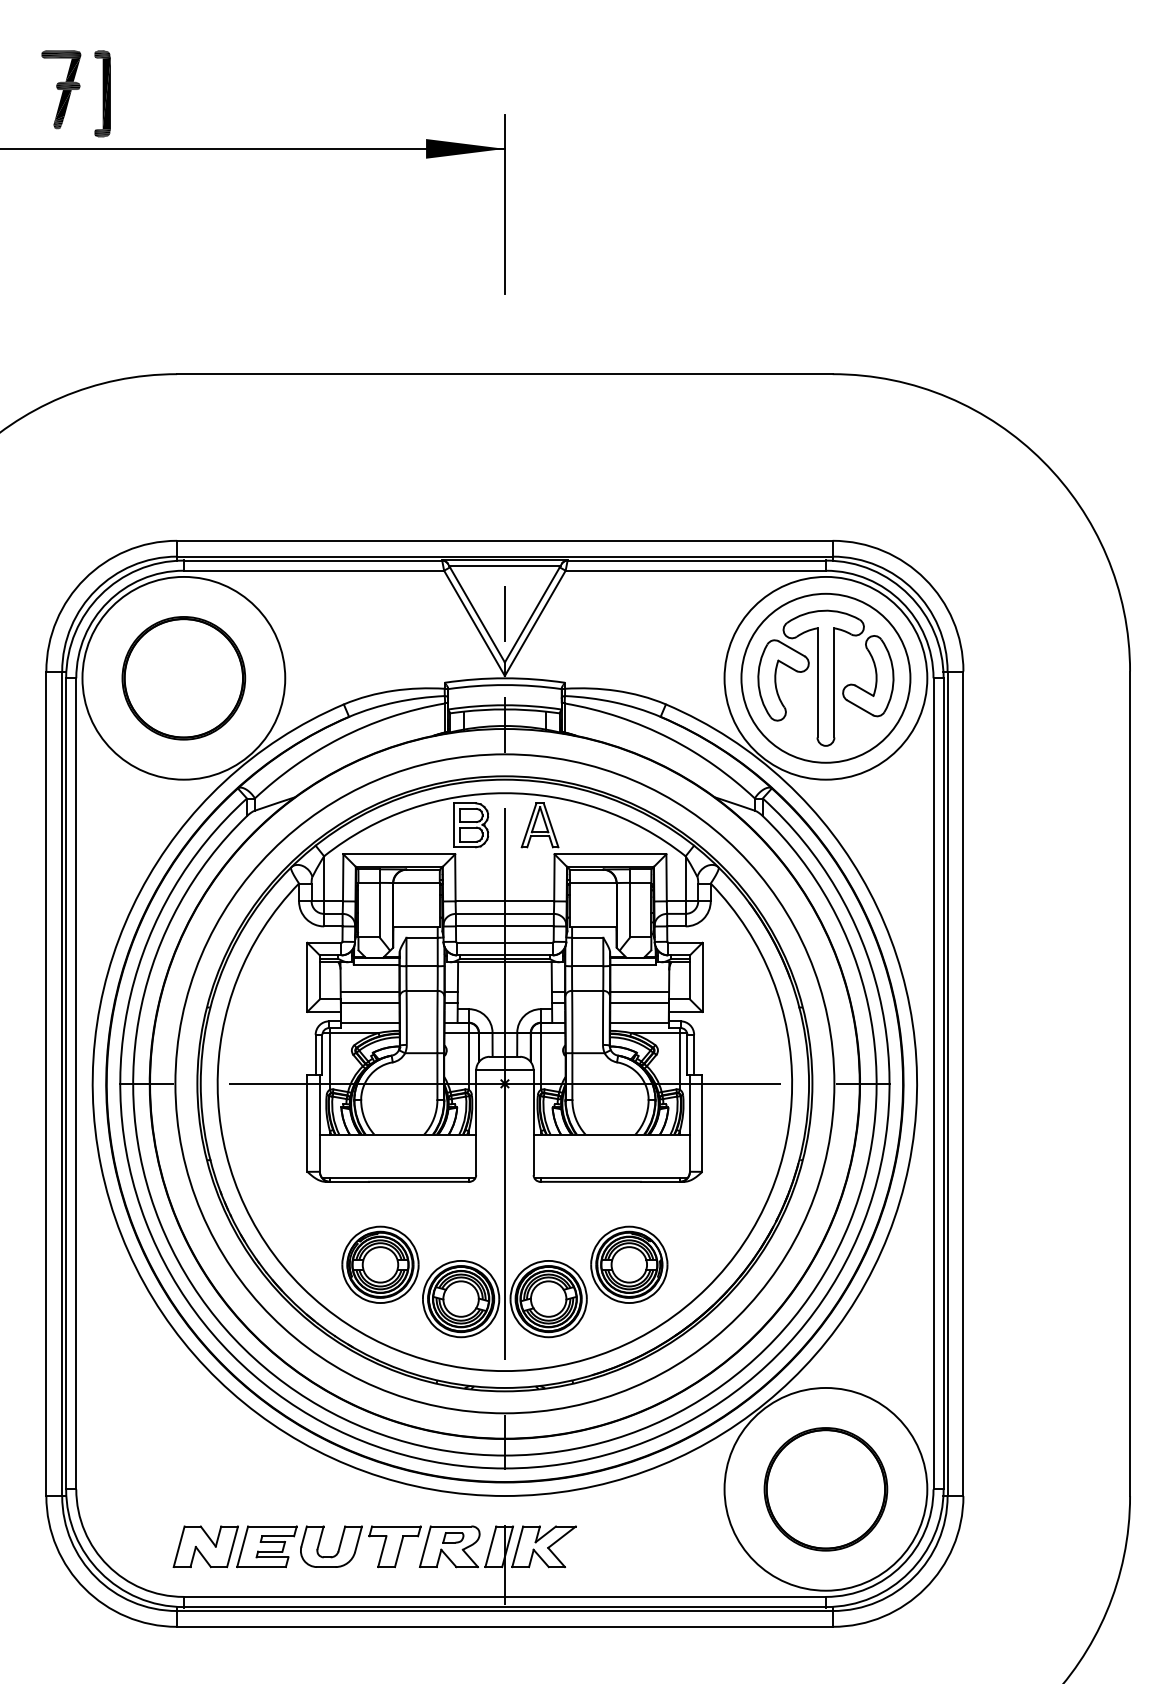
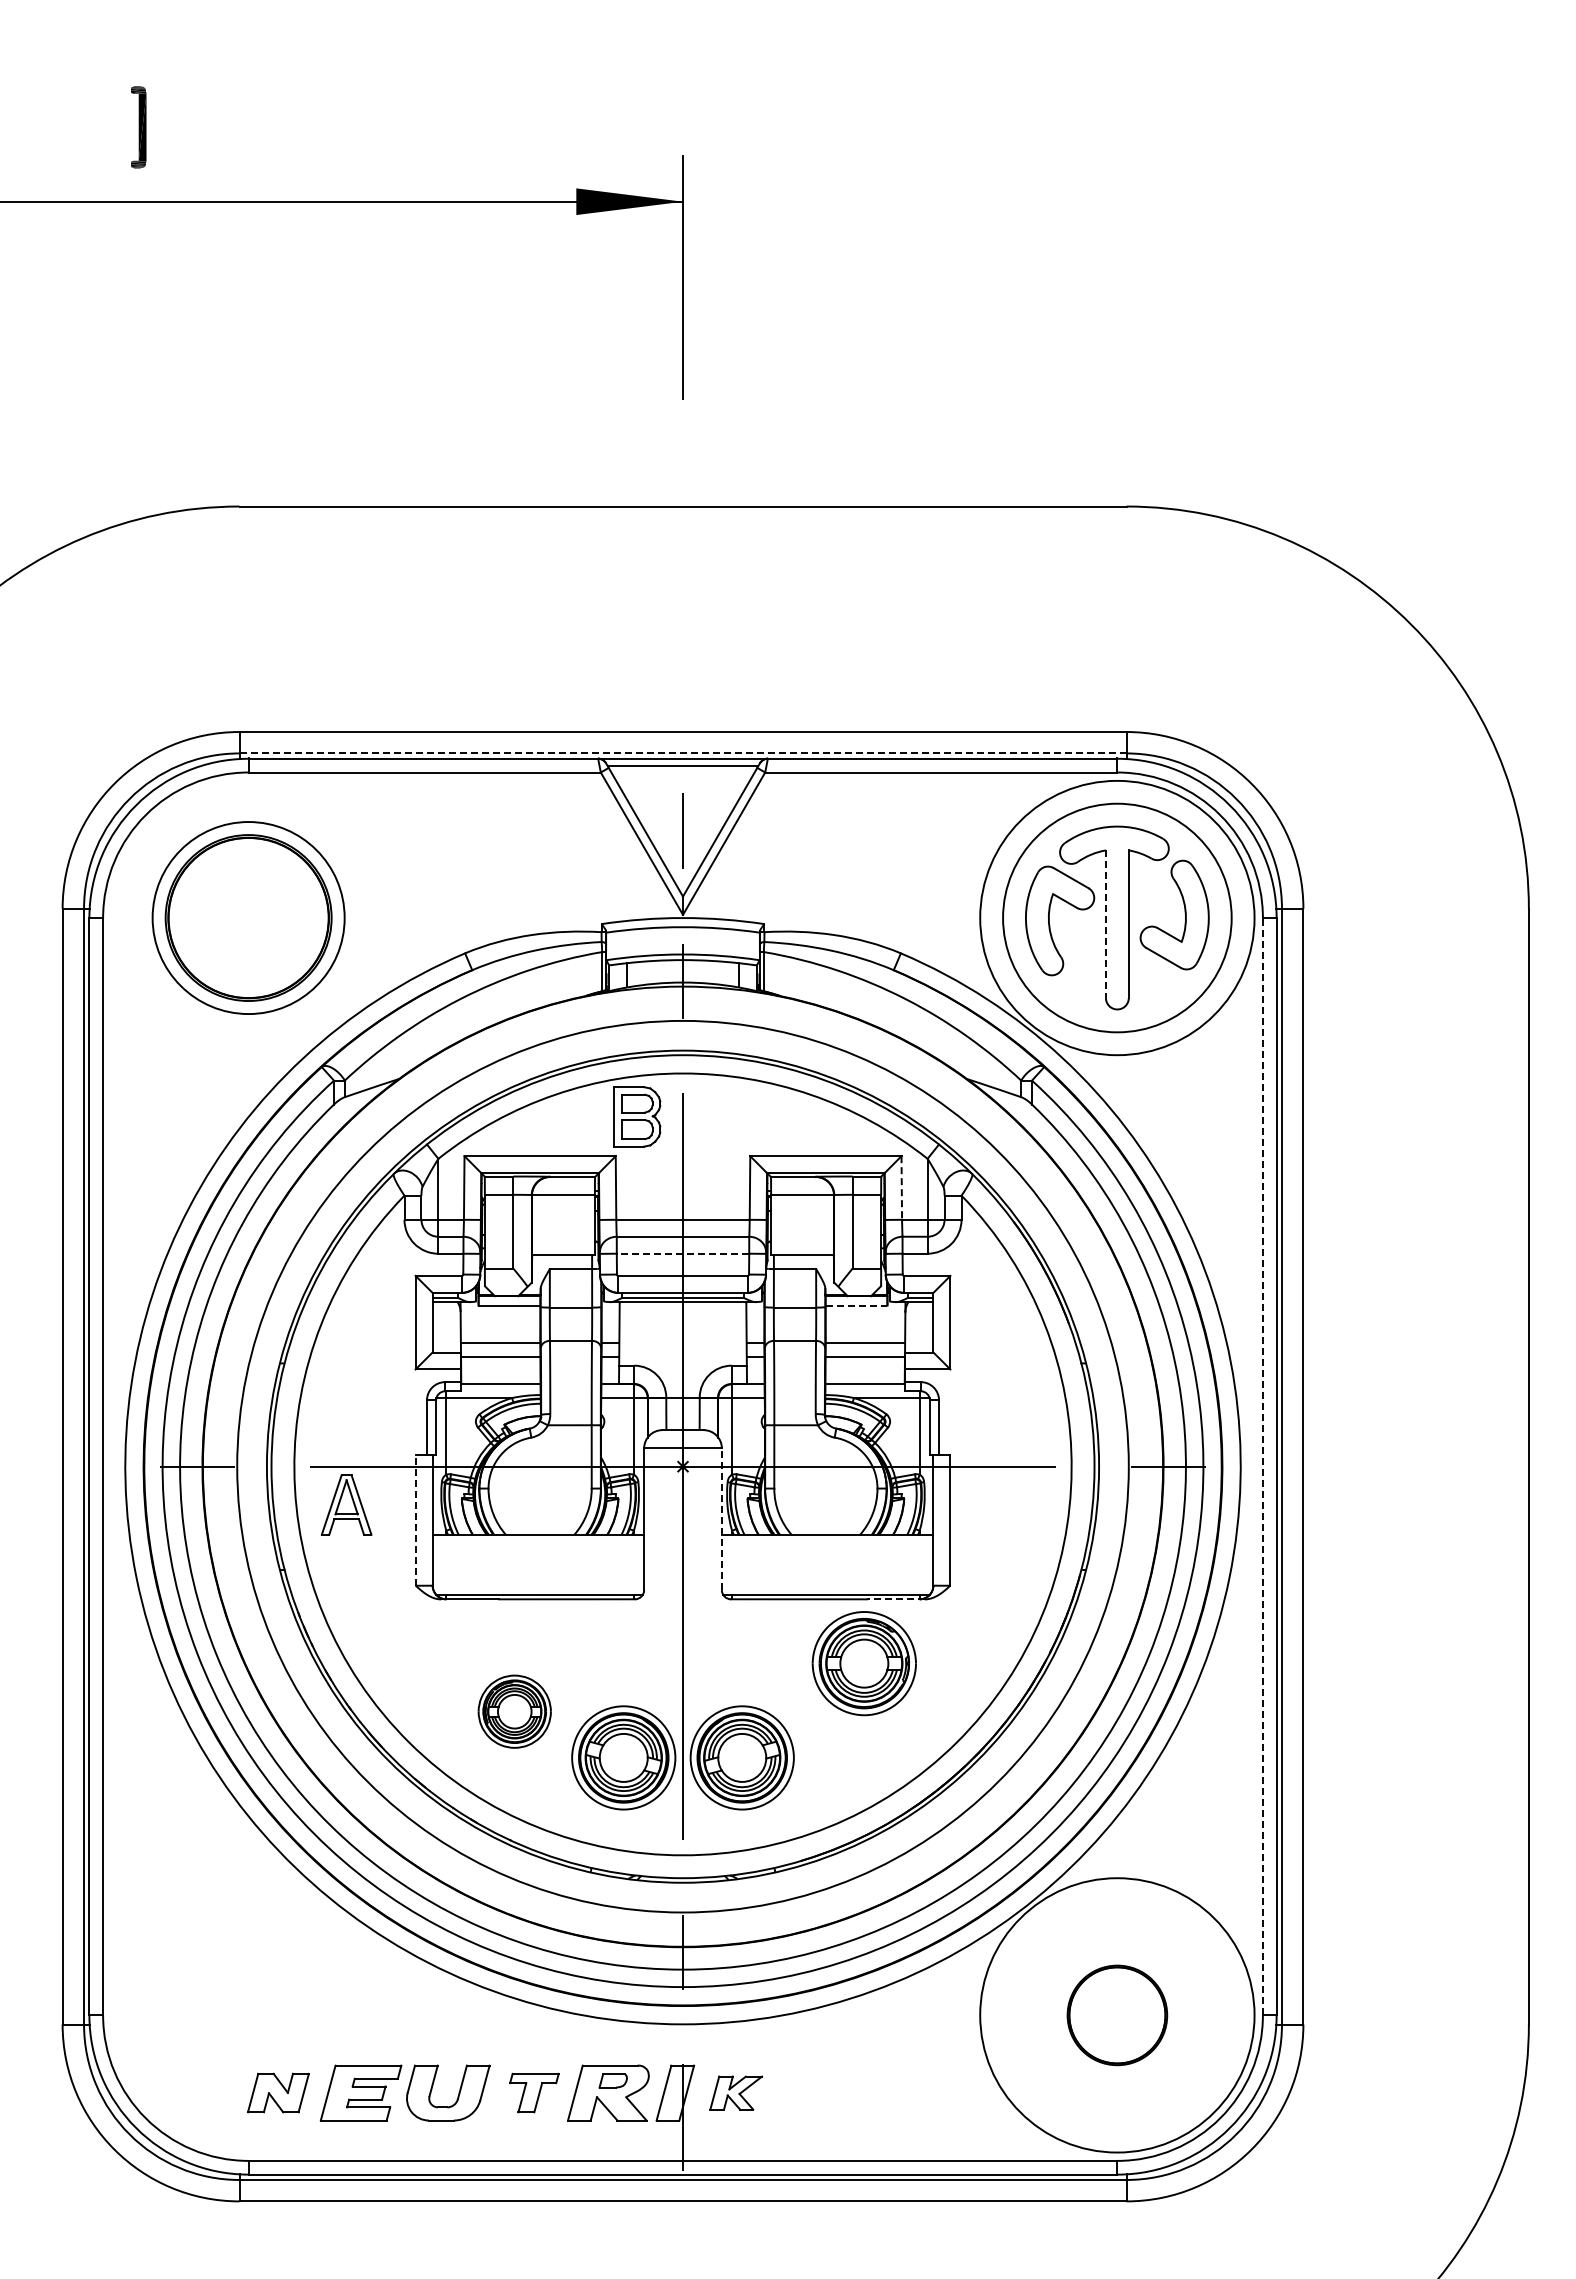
part: (61, 89) -> (82, 121), removed
part: (102, 94) -> (138, 127), size x0.7
line: (505, 556) -> (683, 753), solid -> dashed
circle: (183, 677) -> (248, 917), size x0.7
line: (817, 683) -> (1105, 924), solid -> dashed
part: (540, 825) -> (346, 1504), moved
line: (666, 878) -> (901, 1188), solid -> dashed
line: (504, 926) -> (682, 1253), solid -> dashed
line: (633, 965) -> (856, 1306), solid -> dashed
line: (933, 1083) -> (1262, 1466), solid -> dashed
line: (533, 1122) -> (721, 1519), solid -> dashed
line: (307, 1123) -> (415, 1520), solid -> dashed
line: (661, 1181) -> (895, 1599), solid -> dashed
part: (380, 1264) -> (514, 1711), size x0.7
part: (628, 1264) -> (863, 1663), moved
part: (826, 1489) -> (1117, 2015), size x0.6
part: (205, 1546) -> (278, 2092), size x0.7
part: (395, 1546) -> (534, 2092), size x0.7
part: (544, 1546) -> (736, 2092), size x0.6

